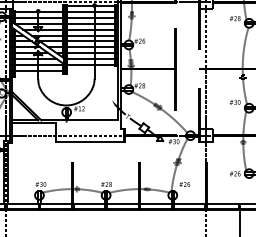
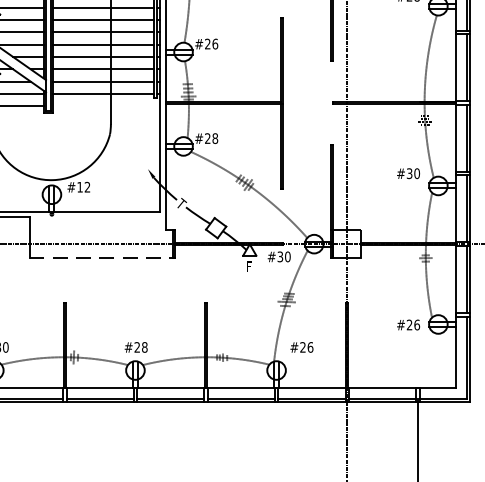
line: (90, 142) -> (102, 258), solid -> dashed

